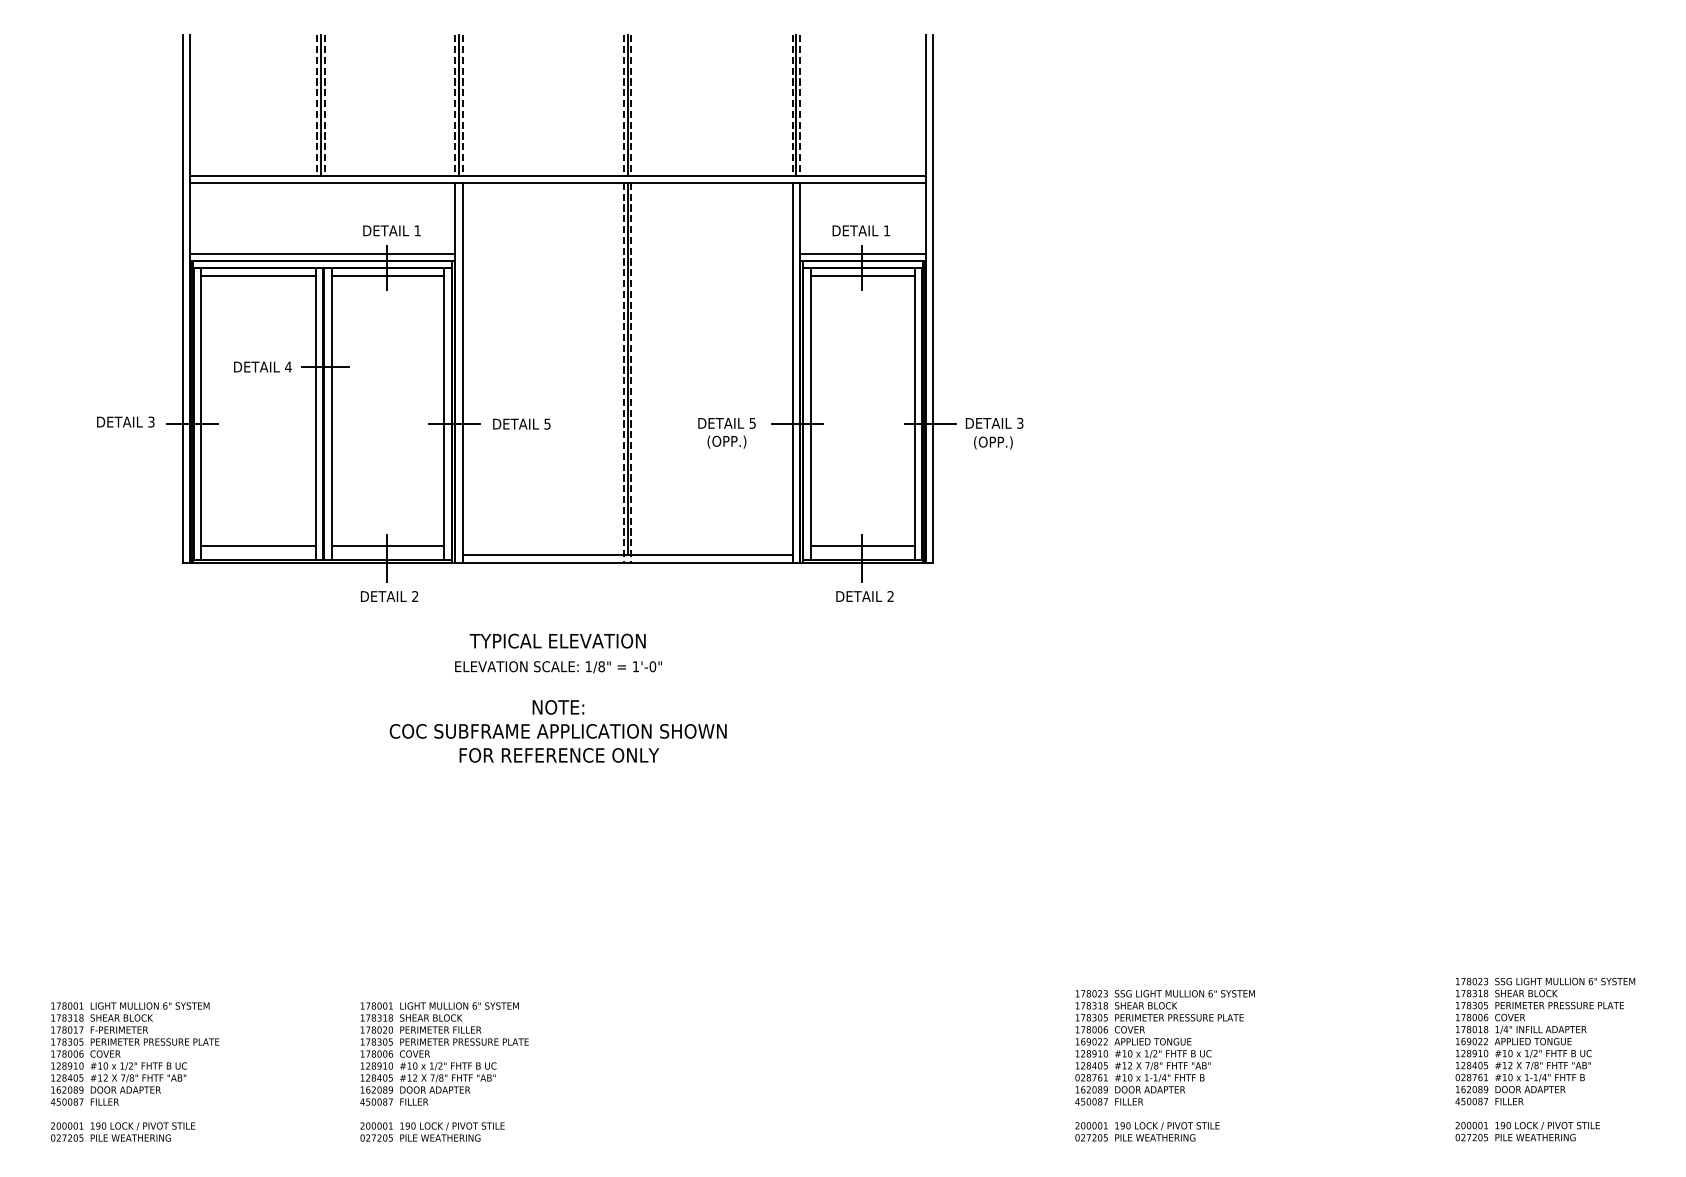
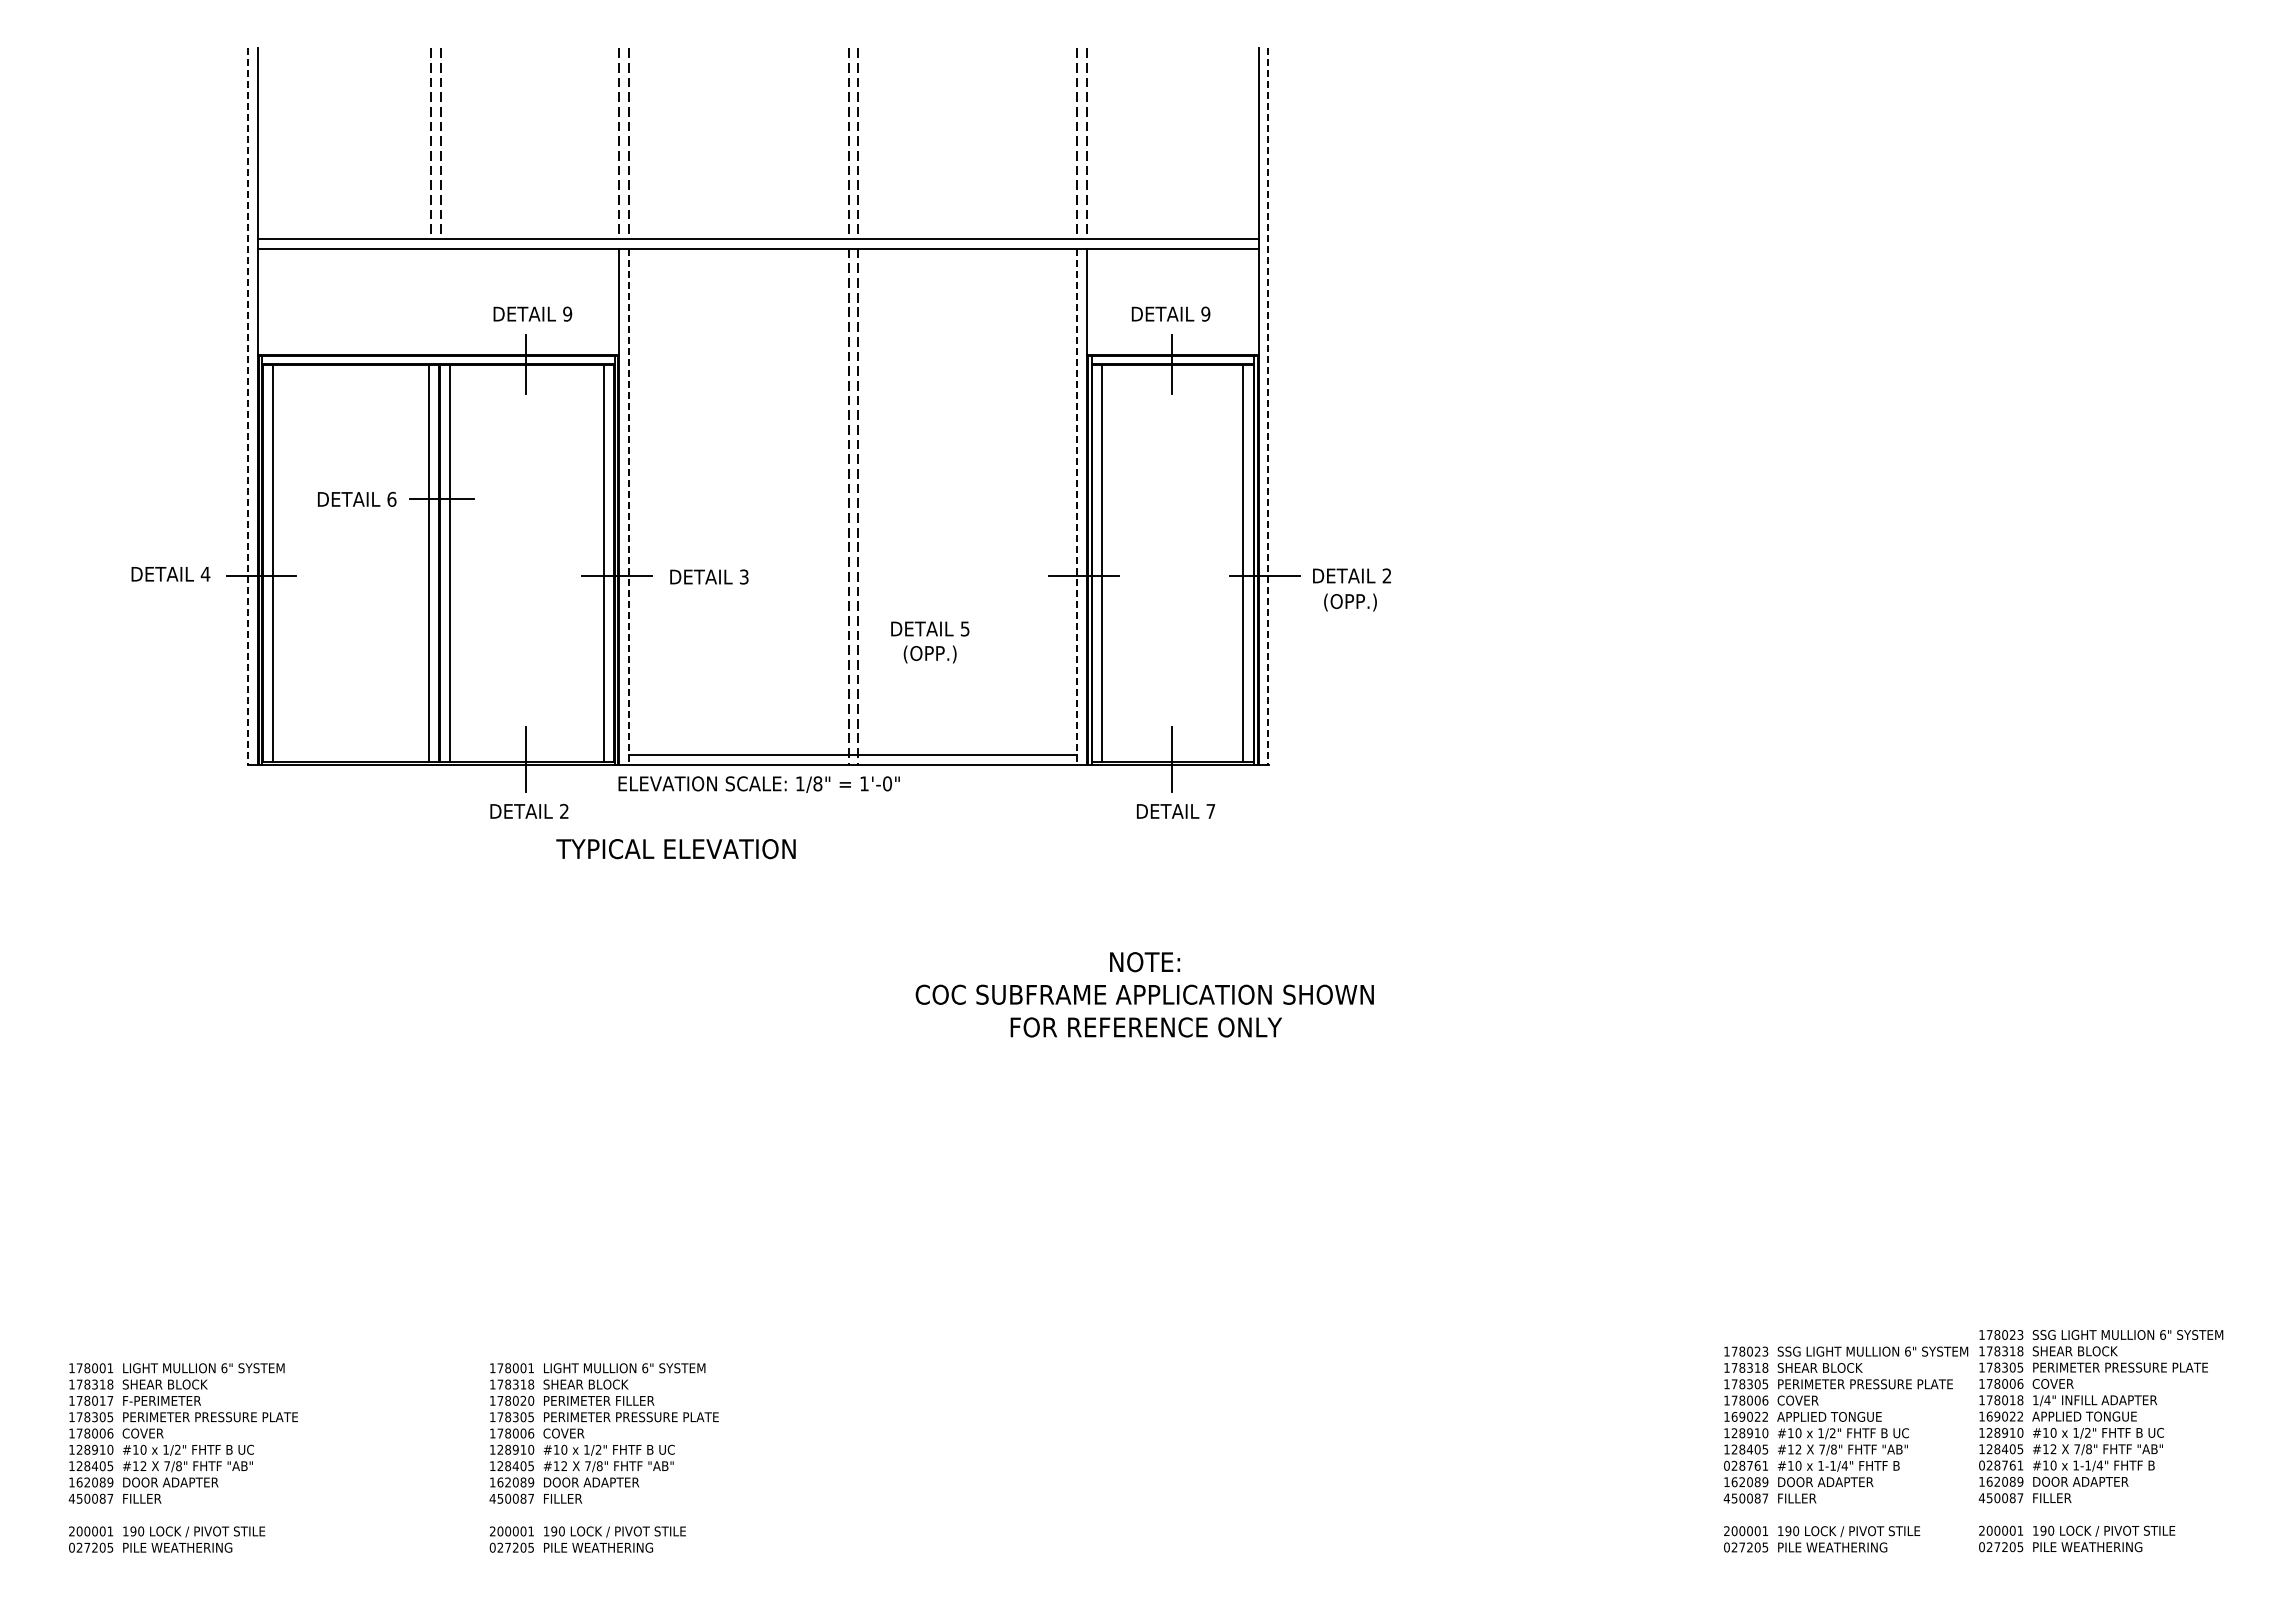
line: (321, 105) -> (436, 143), removed
line: (458, 105) -> (623, 143), removed
line: (627, 105) -> (853, 143), removed
line: (796, 105) -> (1082, 143), removed
text: (417, 230) -> (567, 313), 1 -> 9
text: (886, 230) -> (1205, 313), 1 -> 9
line: (322, 253) -> (438, 345), removed
line: (862, 253) -> (1172, 345), removed
line: (257, 276) -> (350, 376), removed
line: (387, 276) -> (526, 376), removed
line: (862, 276) -> (1172, 376), removed
line: (182, 298) -> (248, 406), solid -> dashed
line: (933, 298) -> (1268, 406), solid -> dashed
text: (288, 366) -> (391, 498), 4 -> 6
line: (627, 368) -> (853, 501), removed
line: (462, 373) -> (628, 507), solid -> dashed
line: (792, 373) -> (1077, 507), solid -> dashed
text: (151, 421) -> (205, 573), 3 -> 4
text: (547, 423) -> (744, 576), 5 -> 3
text: (1019, 423) -> (1386, 575), 3 -> 2
text: (727, 433) -> (930, 642), moved
line: (257, 545) -> (350, 742), removed
line: (387, 545) -> (526, 742), removed
line: (862, 545) -> (1172, 742), removed
text: (890, 595) -> (1210, 810), 2 -> 7
text: (557, 641) -> (675, 849), moved
text: (558, 667) -> (758, 784), moved
text: (558, 731) -> (1144, 994), moved
text: (1164, 1065) -> (1845, 1449), moved

